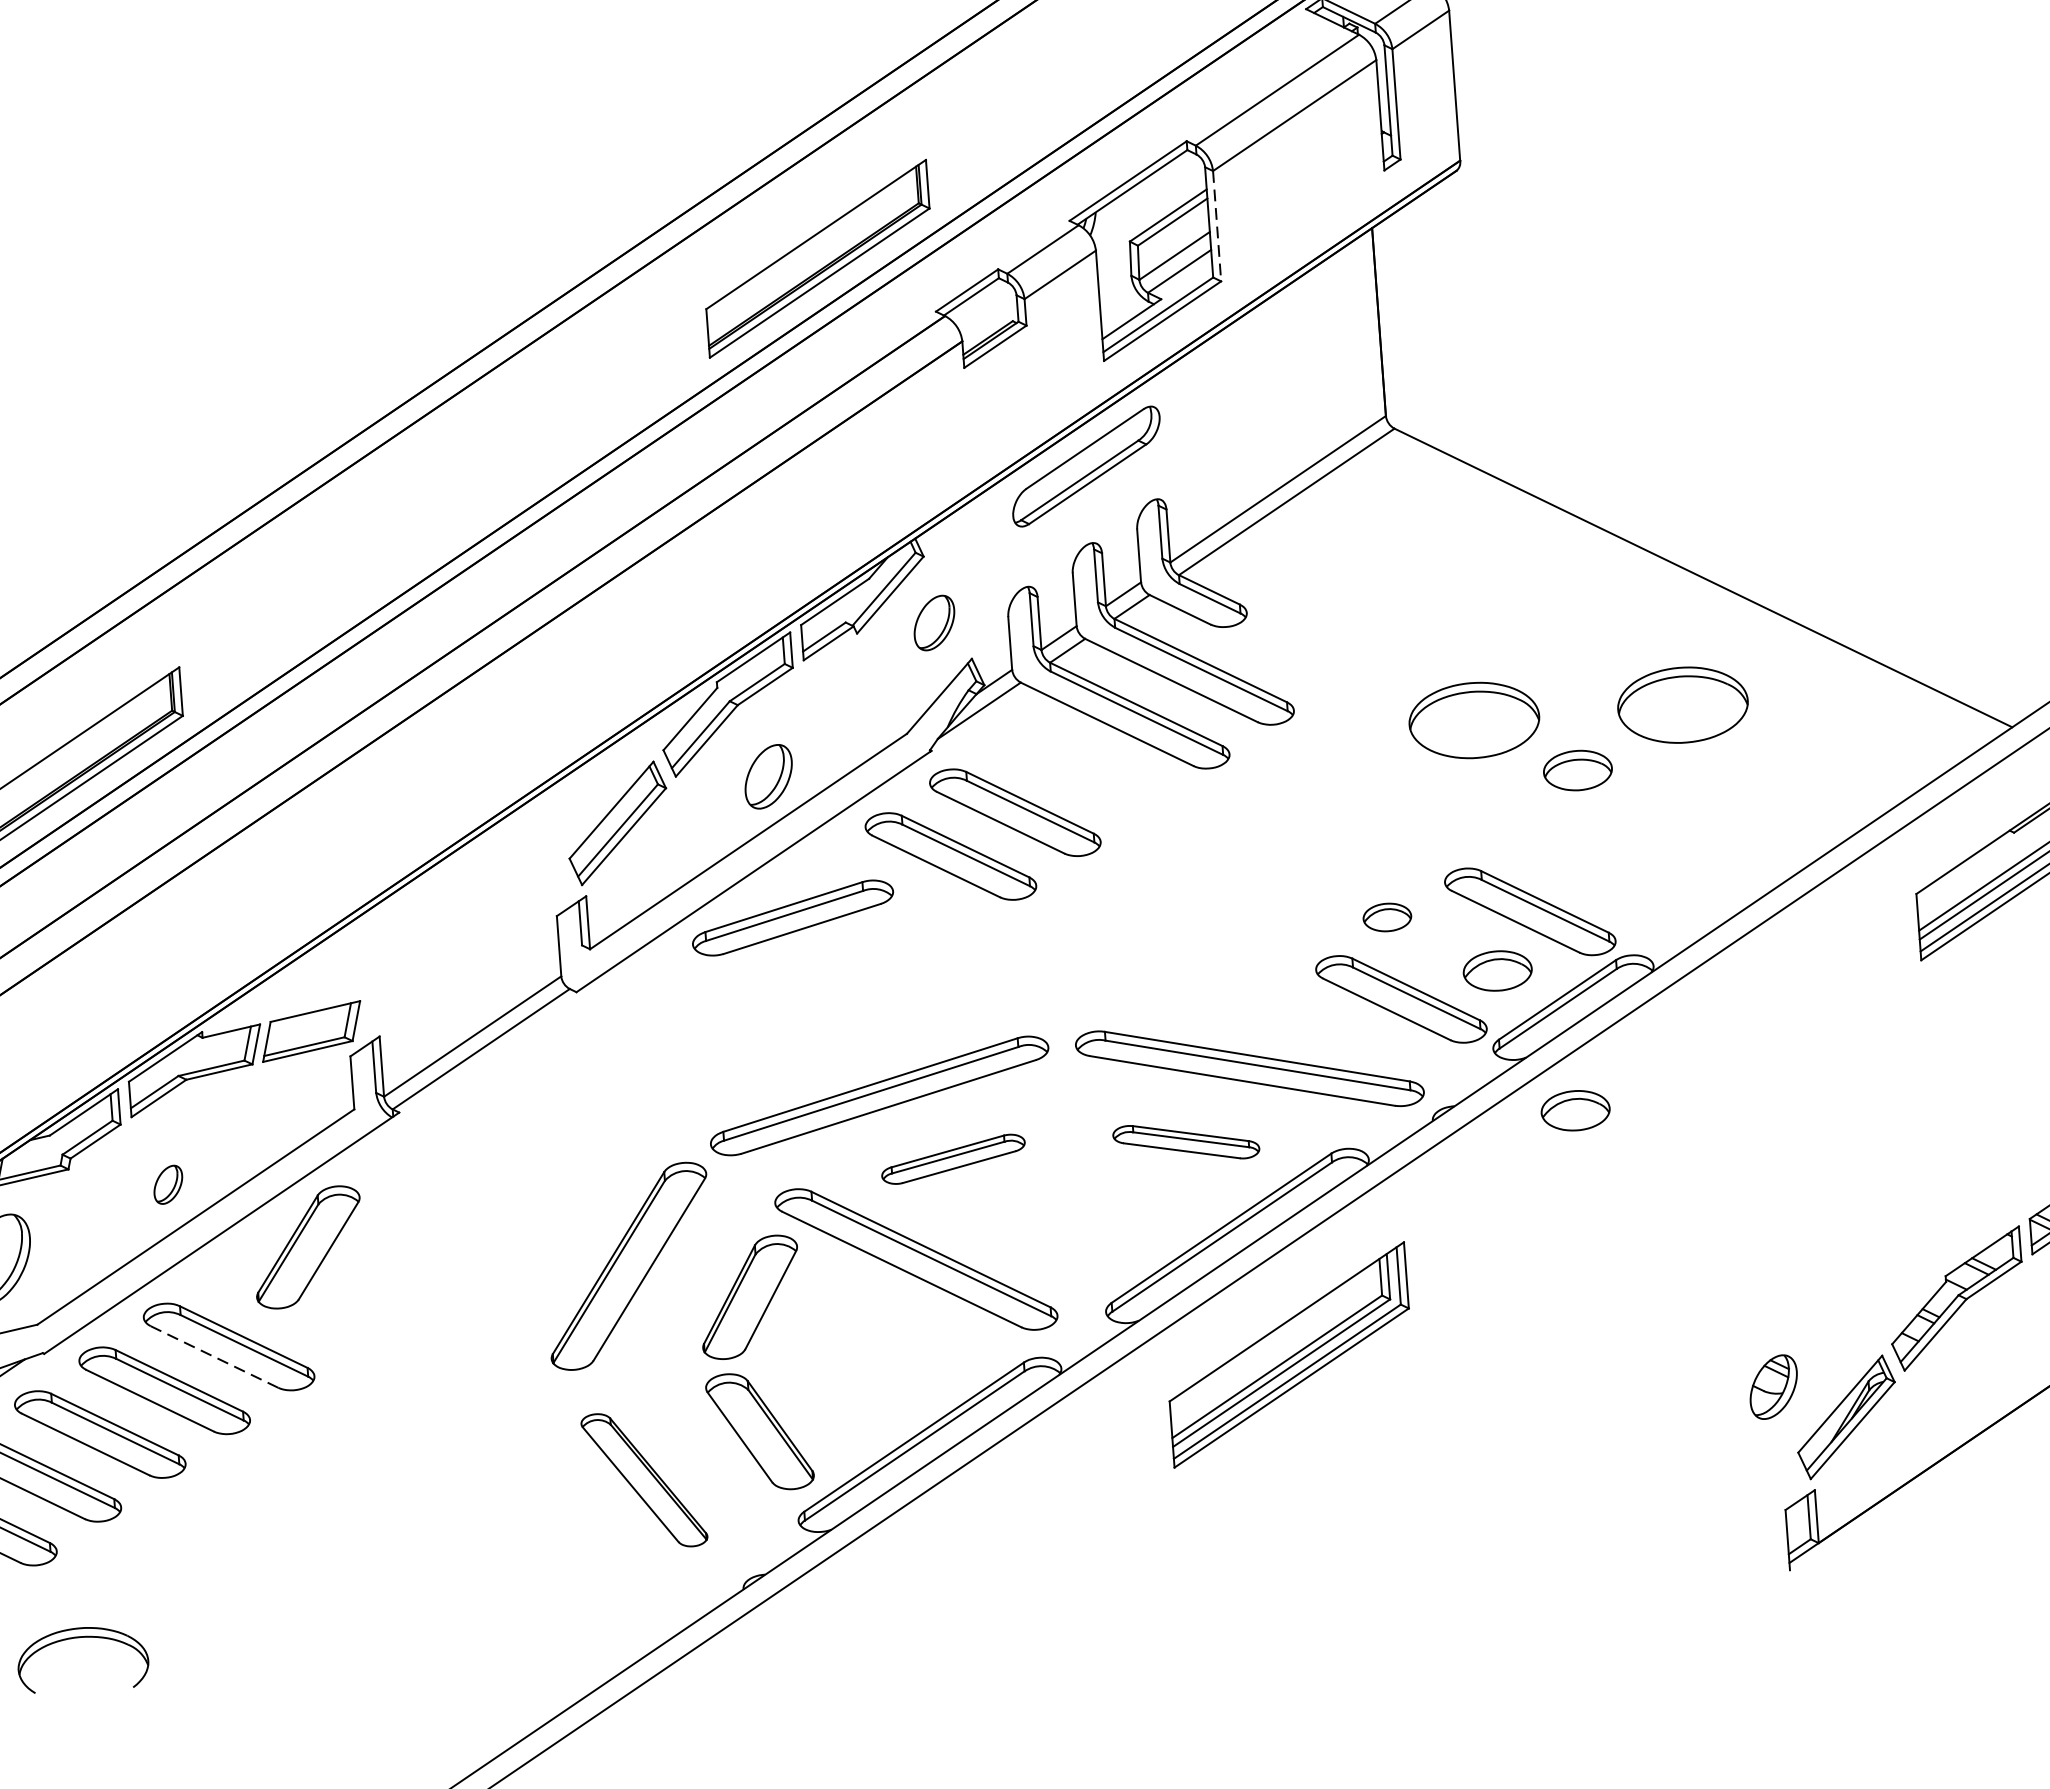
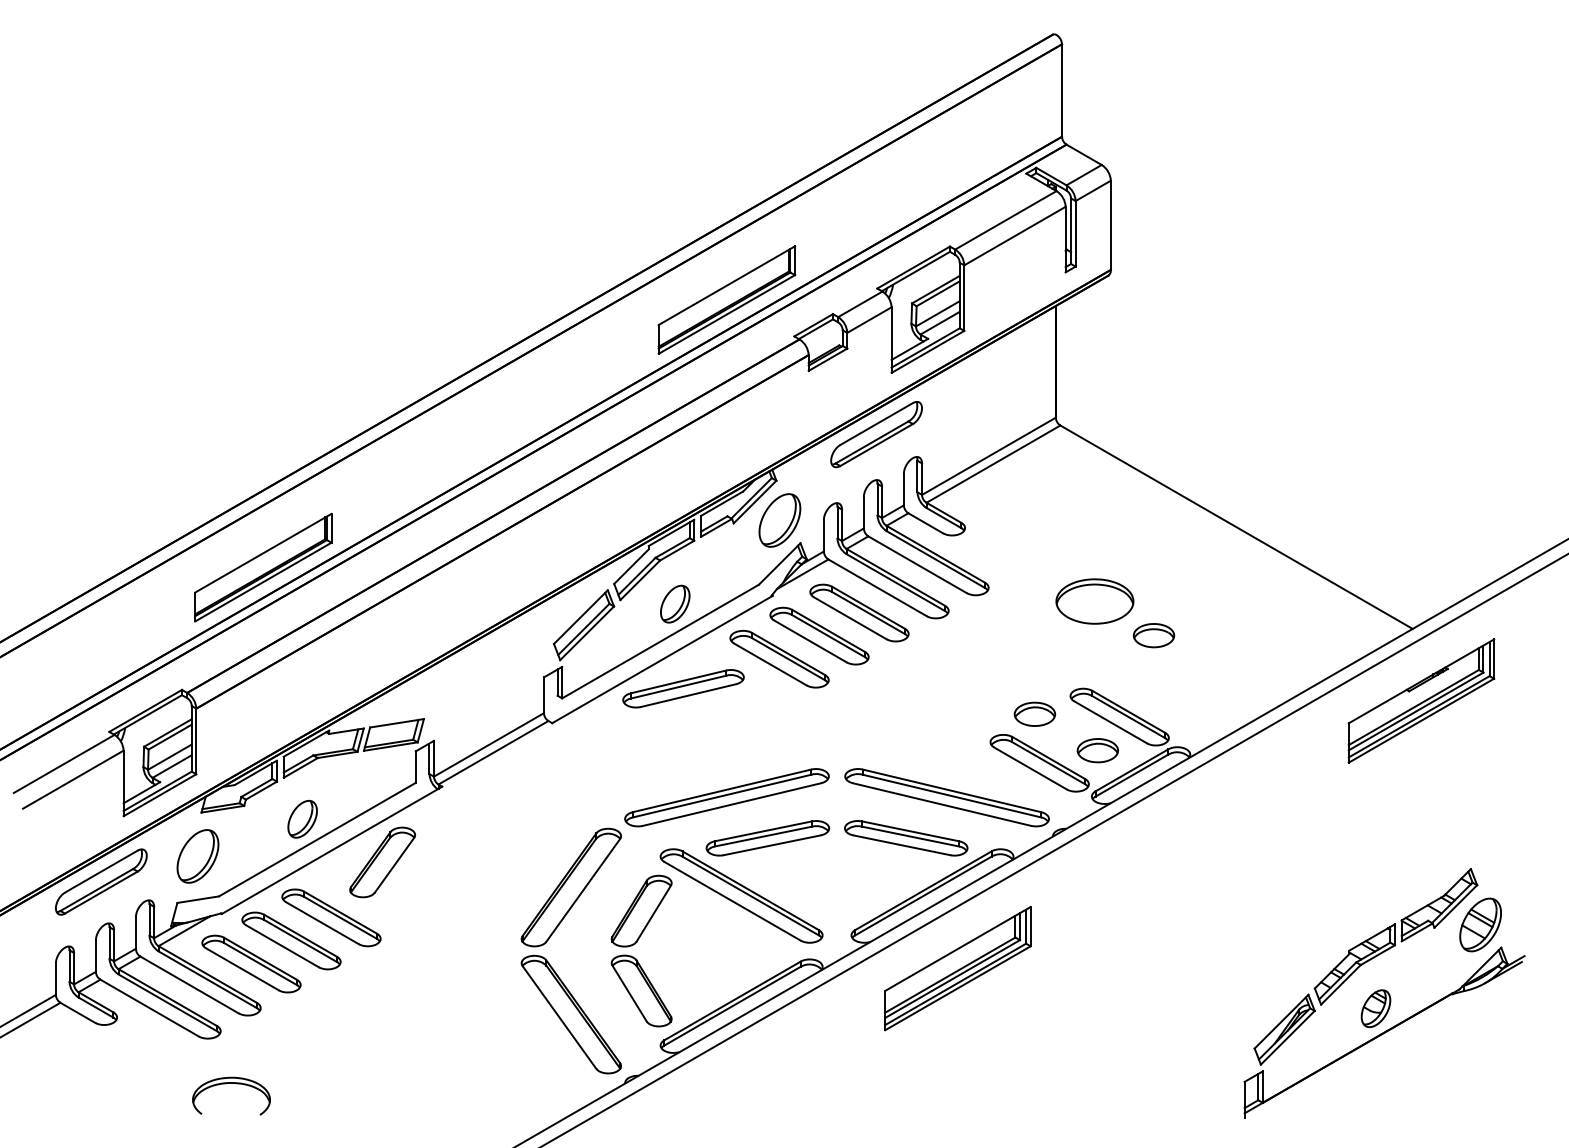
line: (1217, 226) -> (964, 298), dashed -> solid
part: (933, 623) -> (779, 520), size x1.67
part: (1682, 705) -> (1218, 601), removed
part: (1079, 768) -> (859, 612), added
part: (1386, 916) -> (1034, 713), size x1.43
part: (1575, 1110) -> (1137, 836), removed
part: (1186, 1142) -> (906, 838), size x1.43
part: (952, 1159) -> (767, 838), size x1.43
part: (168, 1185) -> (302, 819), size x1.67
line: (214, 1357) -> (322, 923), dashed -> solid
part: (1772, 1386) -> (1375, 1008), moved
part: (643, 1479) -> (570, 1014), size x1.43

